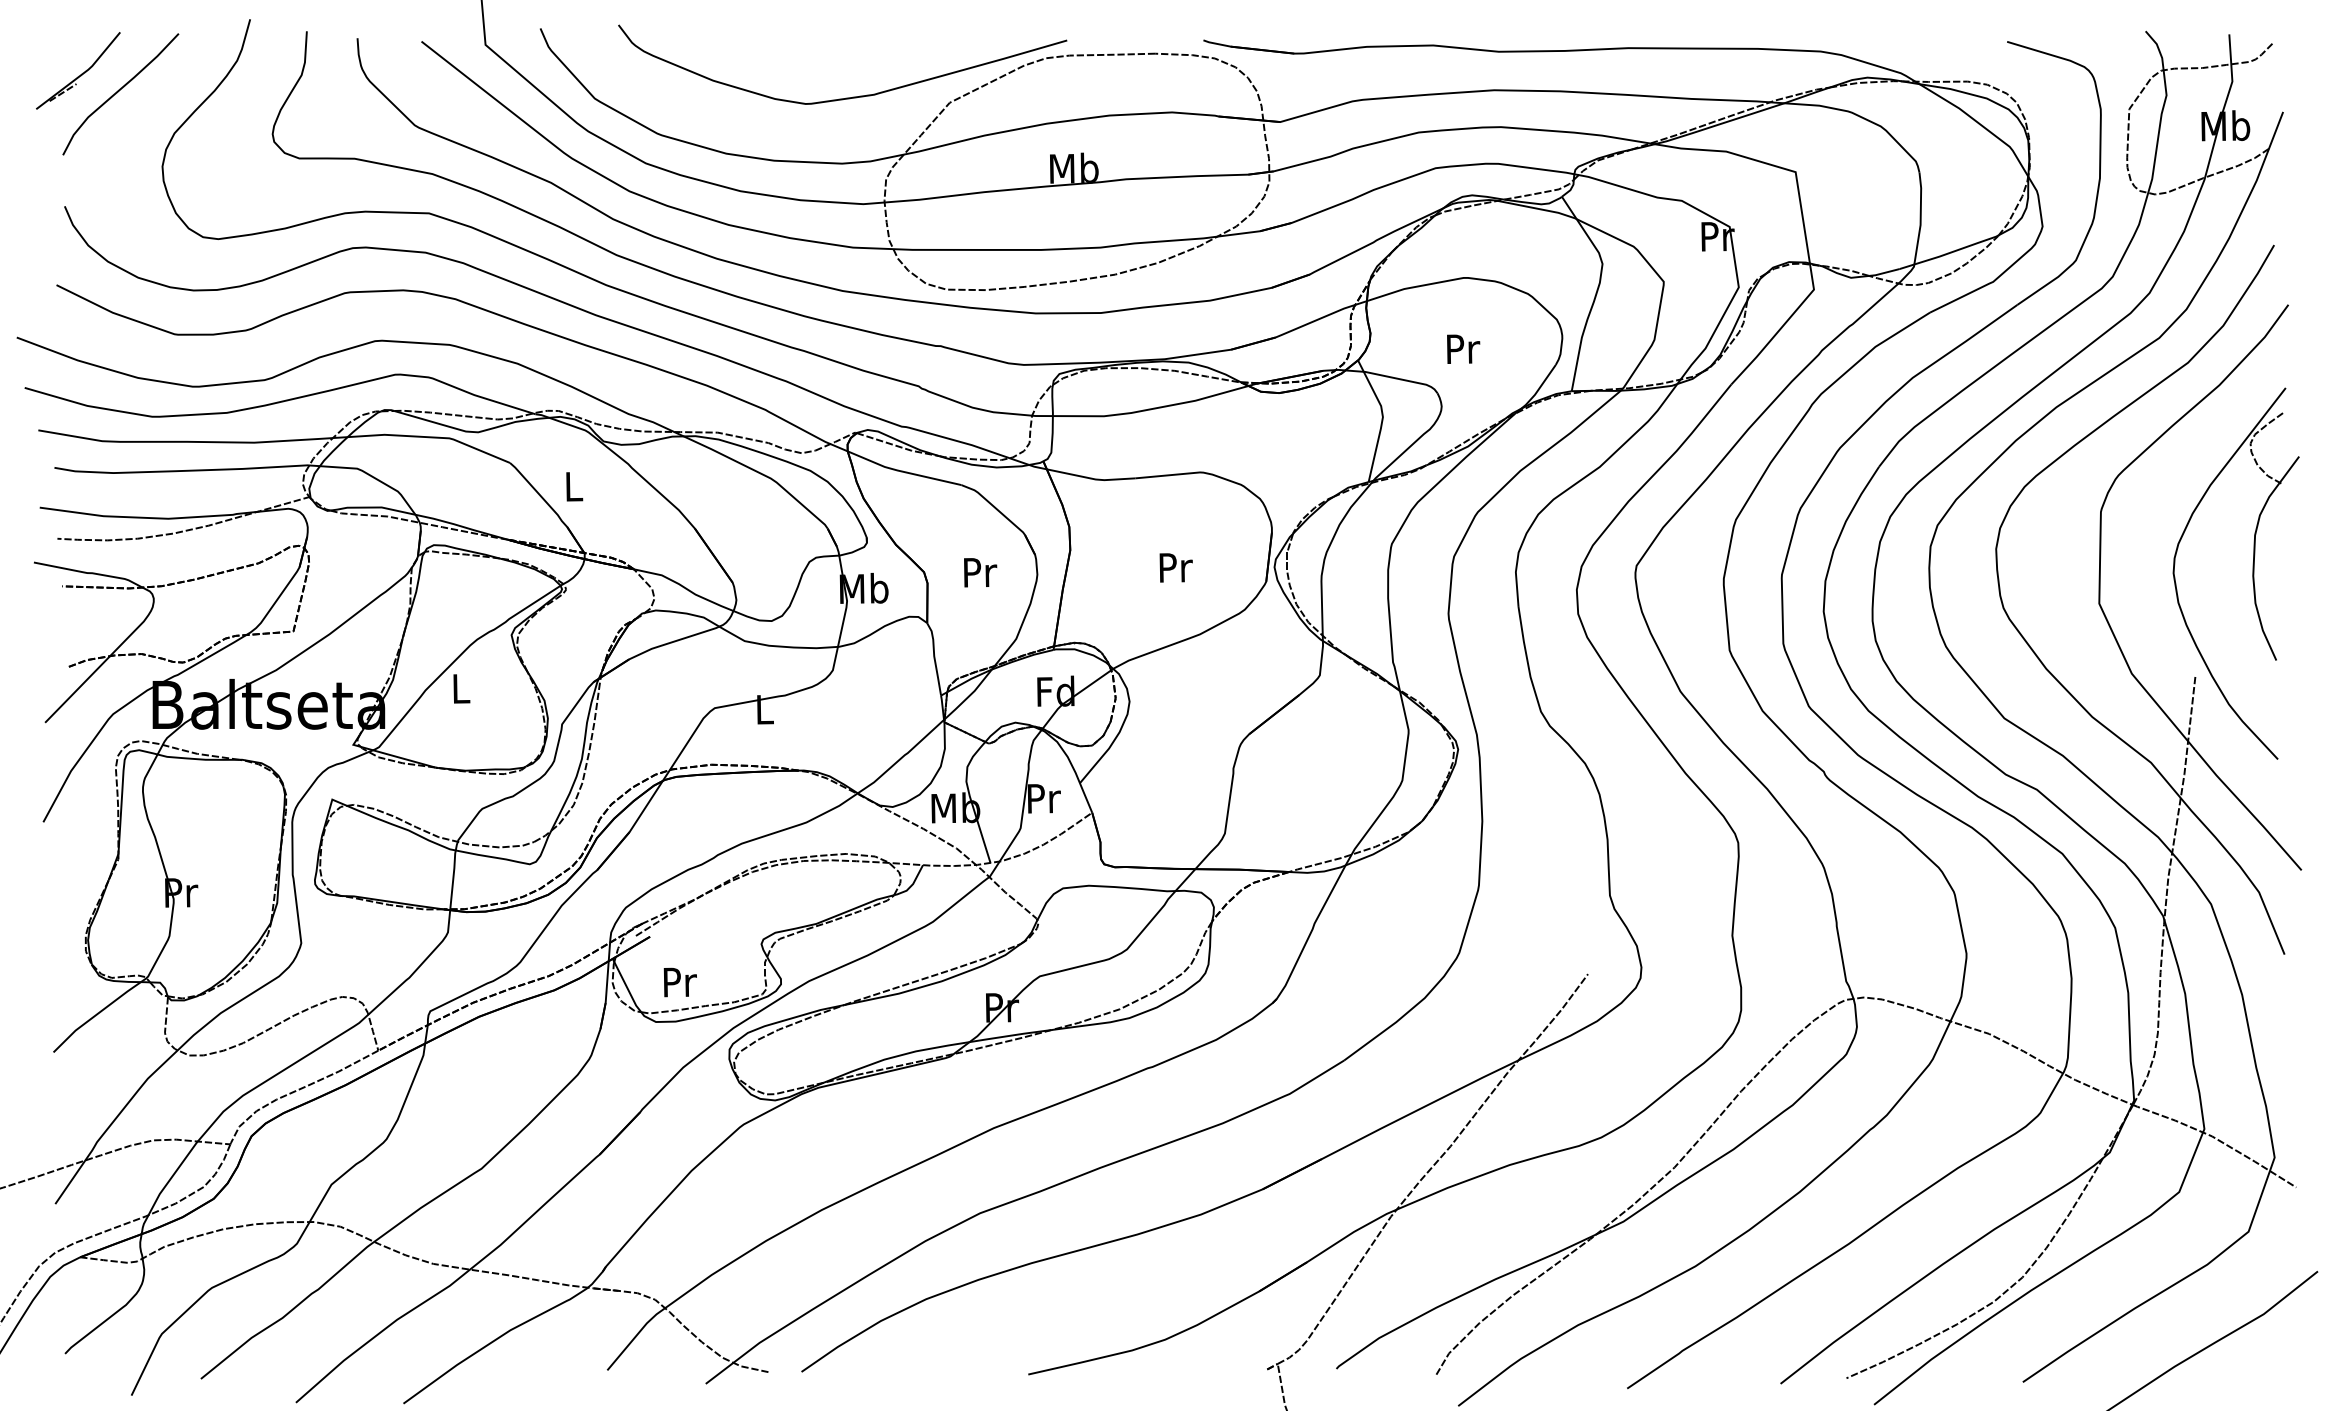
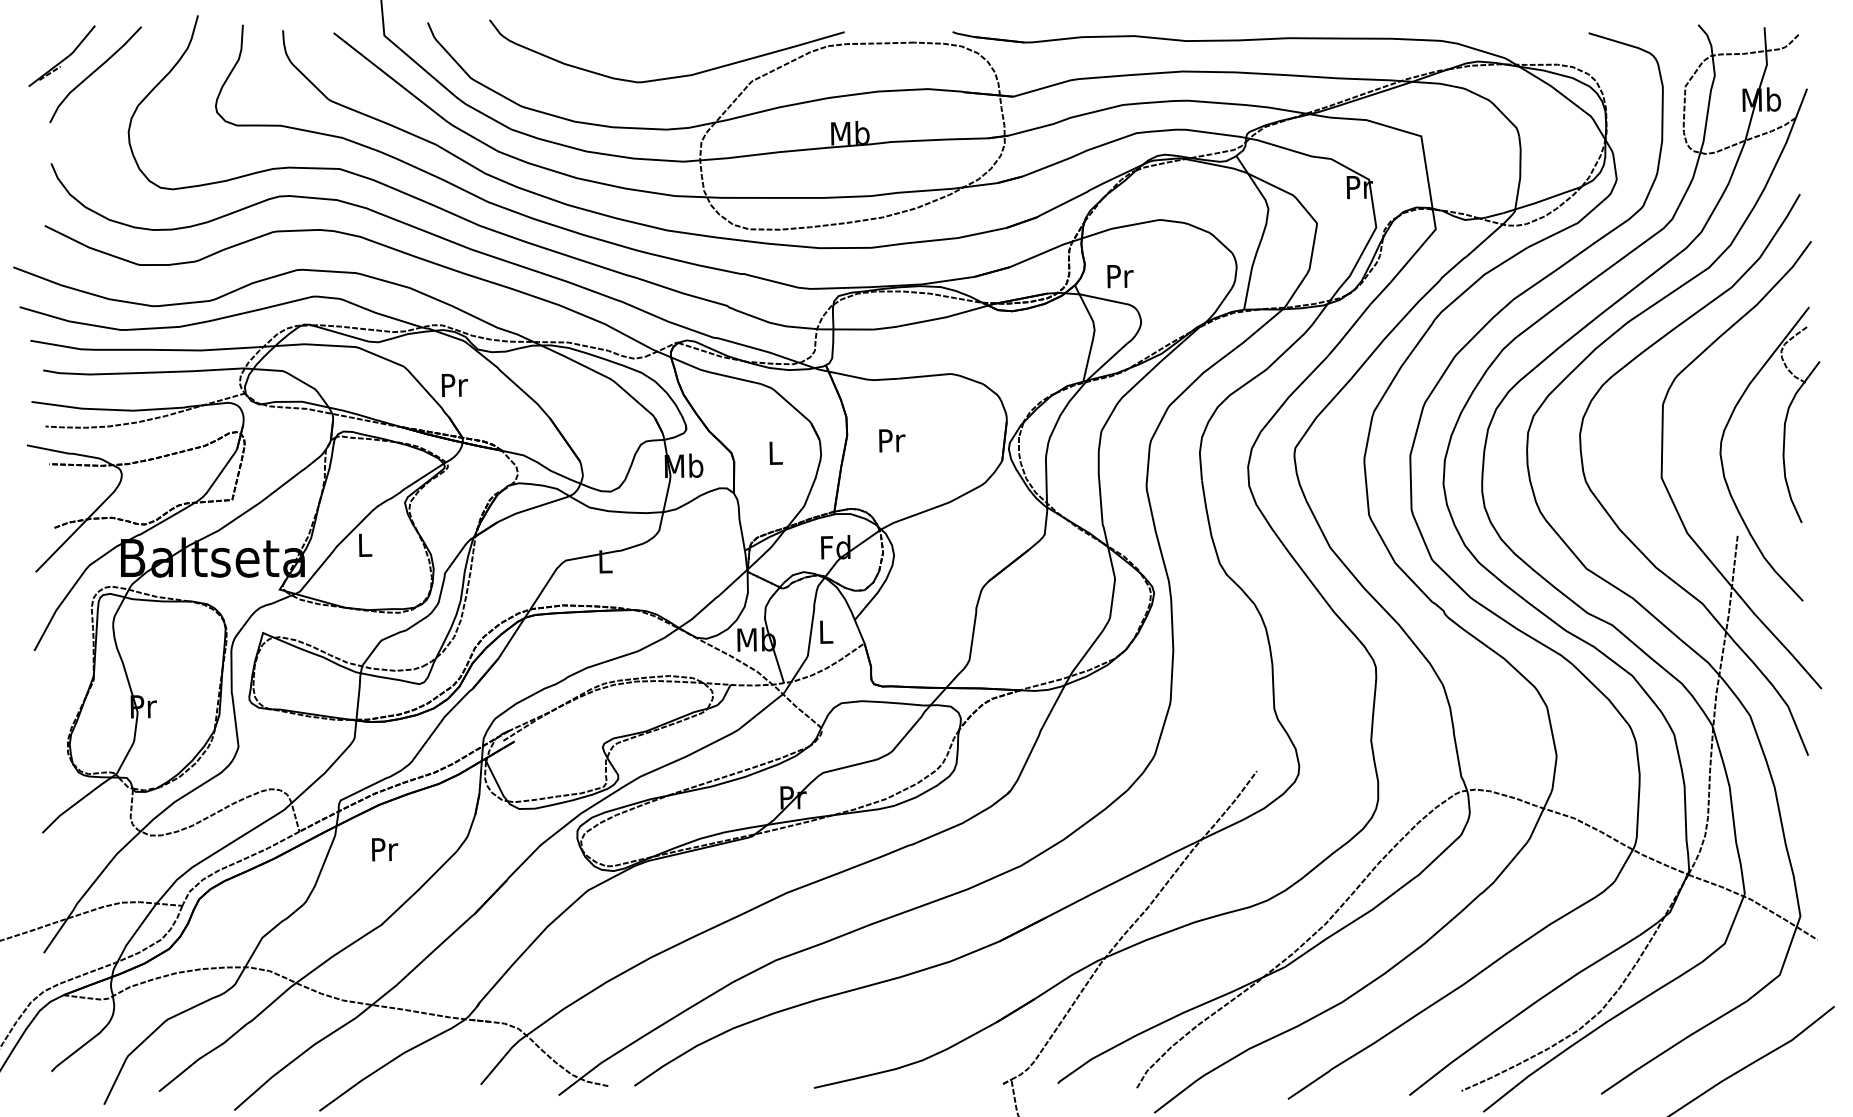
text: (1463, 348) -> (1120, 275), moved
text: (574, 486) -> (454, 385), L -> Pr
text: (1175, 567) -> (891, 440), moved
text: (980, 572) -> (776, 453), Pr -> L
text: (1043, 798) -> (825, 632), Pr -> L
text: (679, 982) -> (384, 849), moved

